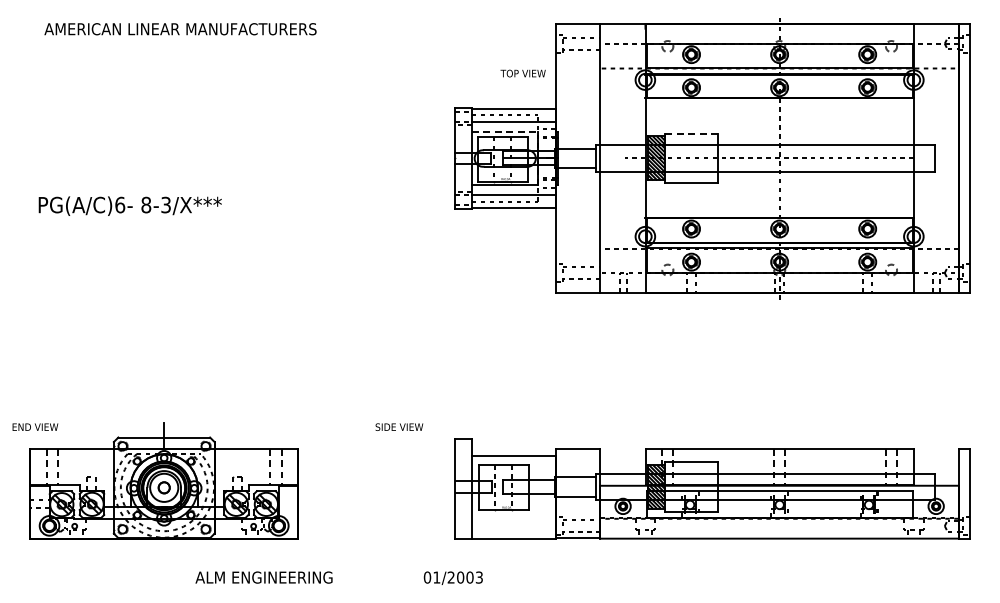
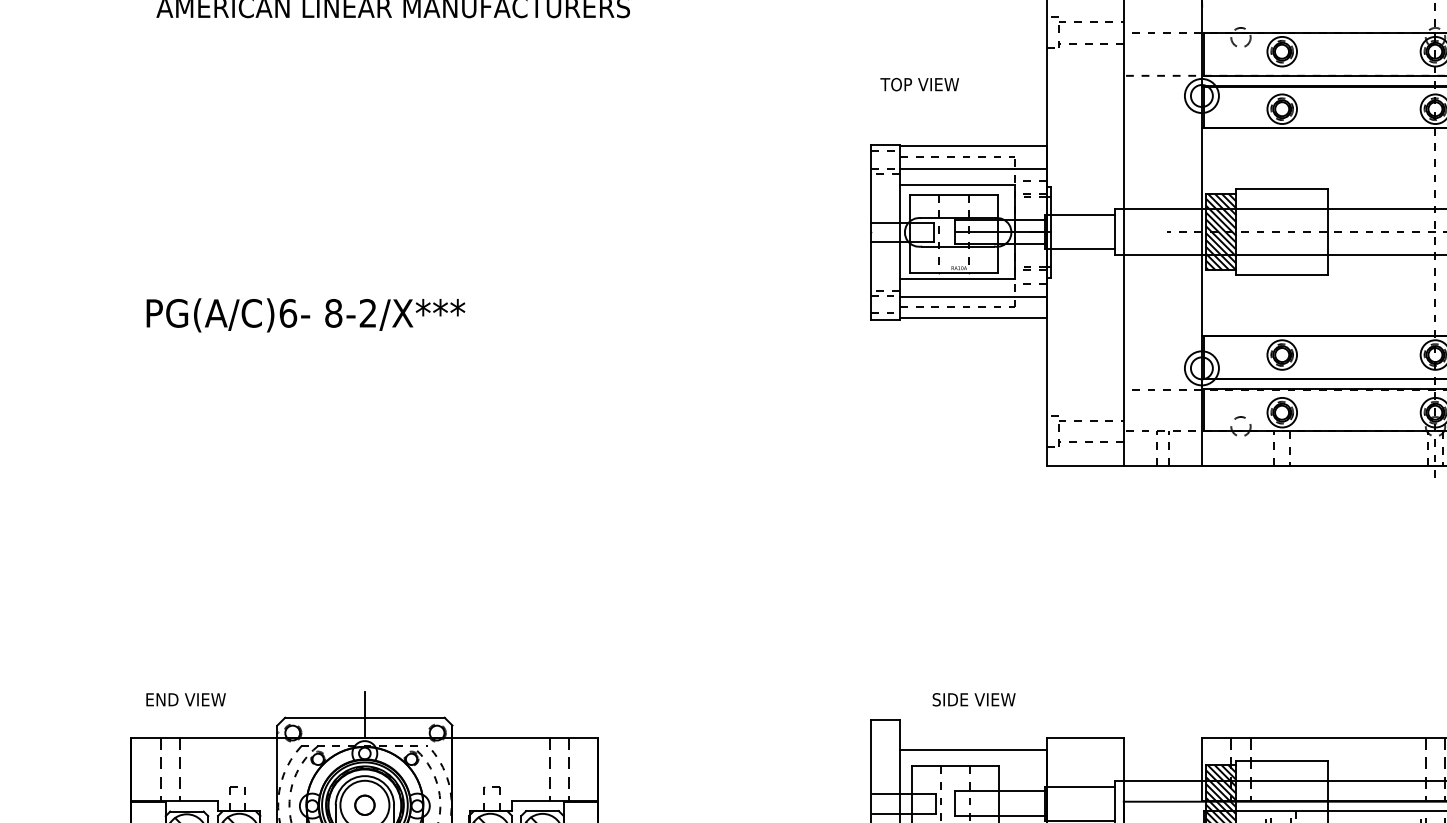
text: (522, 73) -> (918, 84), moved
line: (504, 131) -> (956, 185), dashed -> solid
line: (692, 133) -> (1283, 188), dashed -> solid
text: (165, 205) -> (367, 314), 8-3/X*** -> 8-2/X***
text: (35, 426) -> (186, 698), moved
text: (399, 426) -> (974, 698), moved

